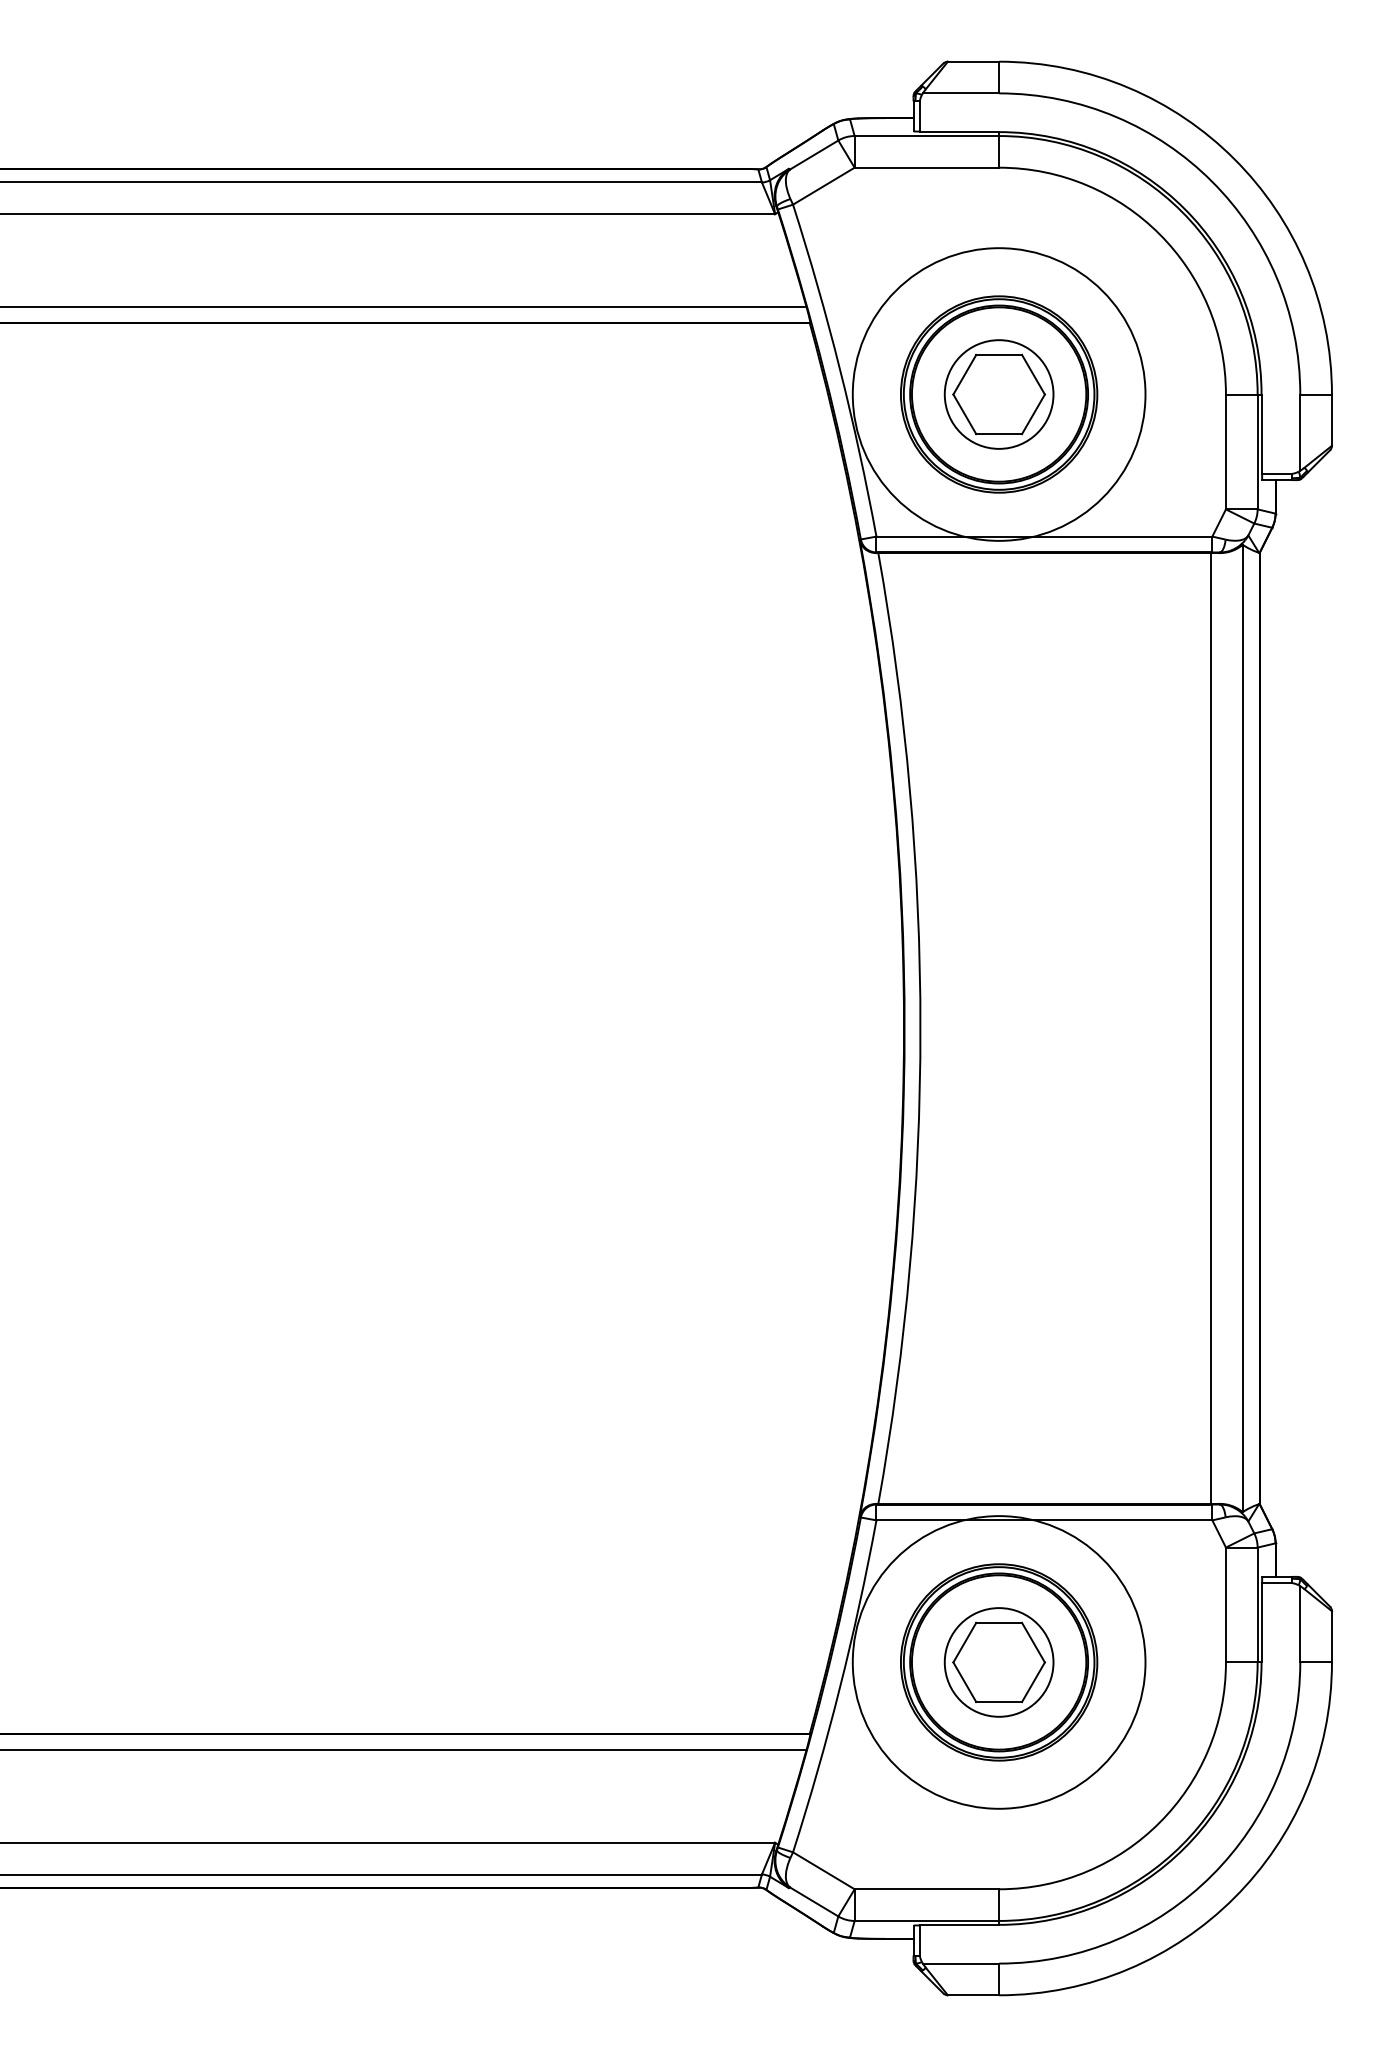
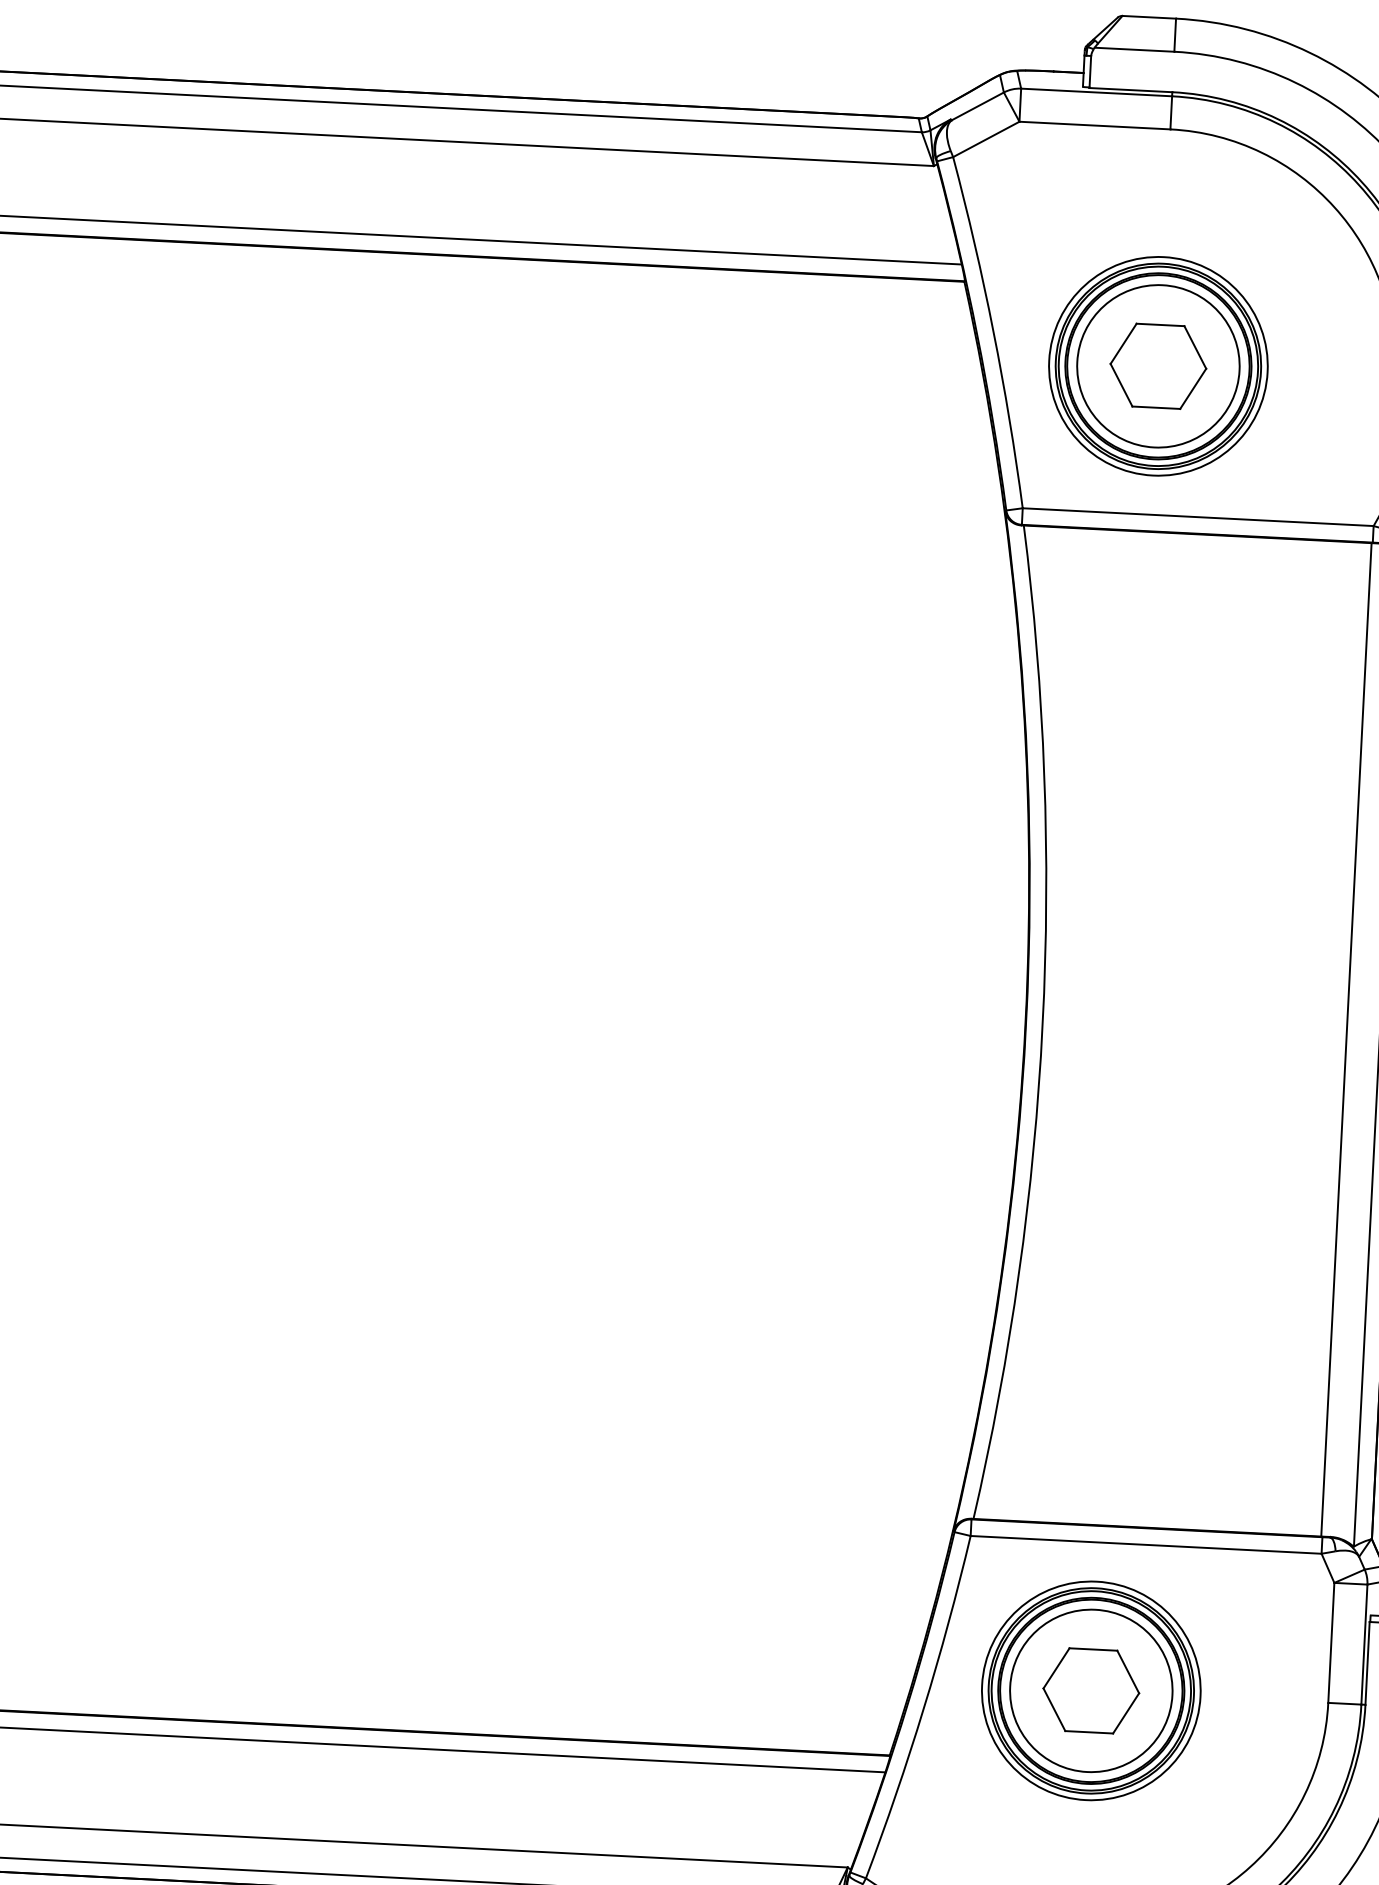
circle: (998, 394) -> (1157, 366), size x0.71
circle: (998, 394) -> (1157, 366), size x1.43
circle: (998, 1661) -> (1090, 1689), size x0.71
circle: (998, 1662) -> (1090, 1690), size x1.43

